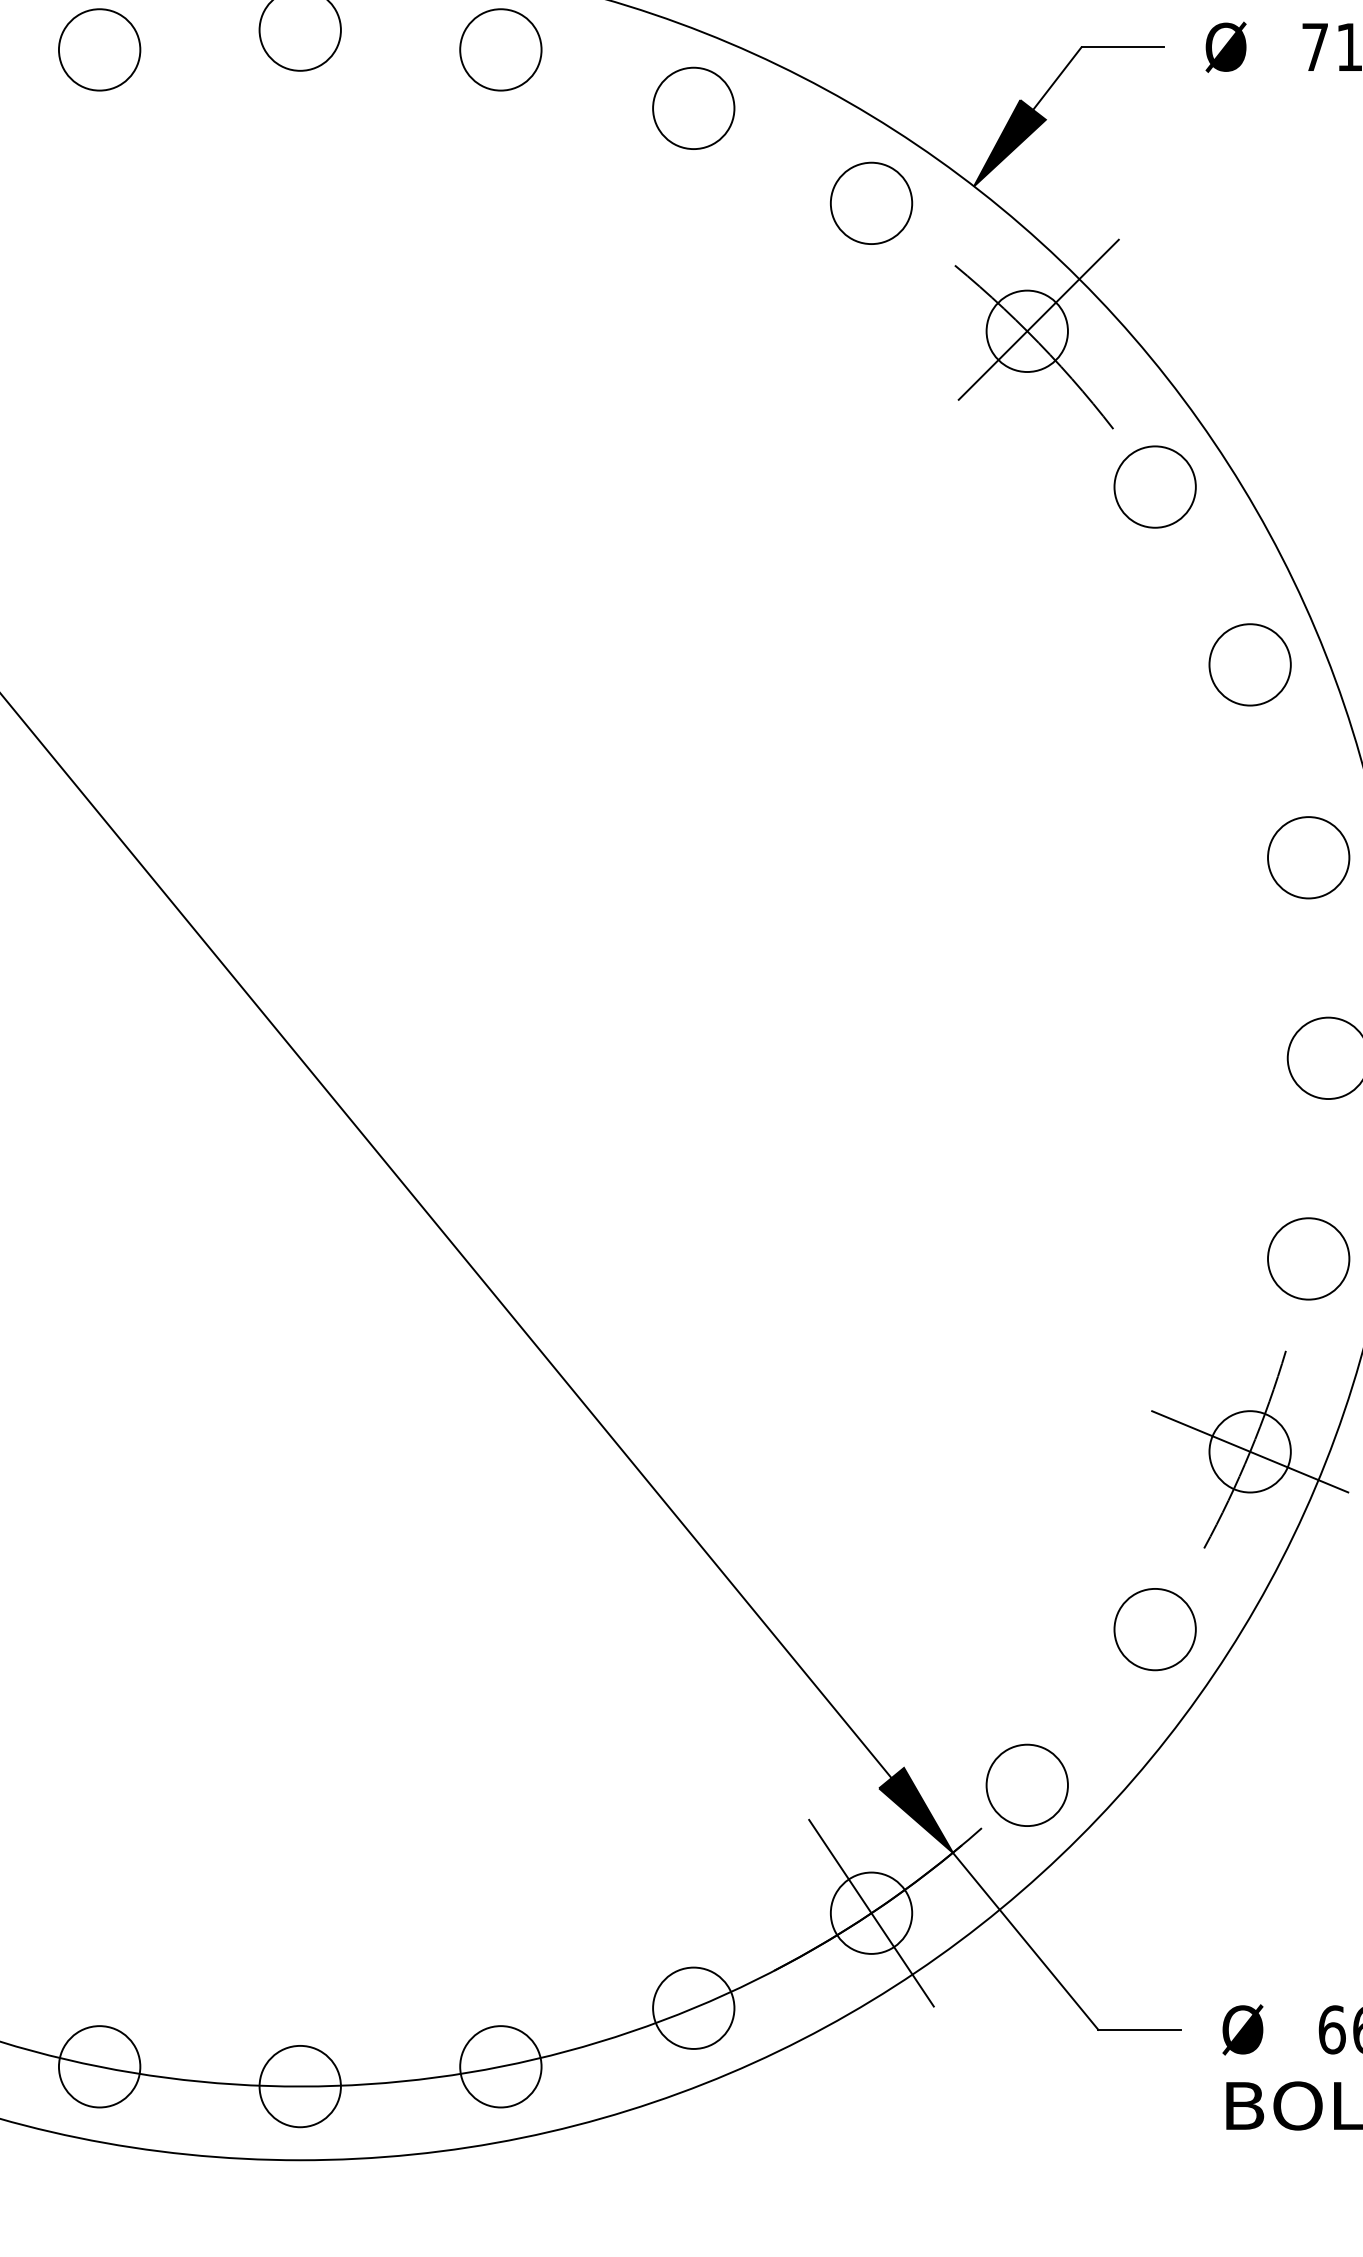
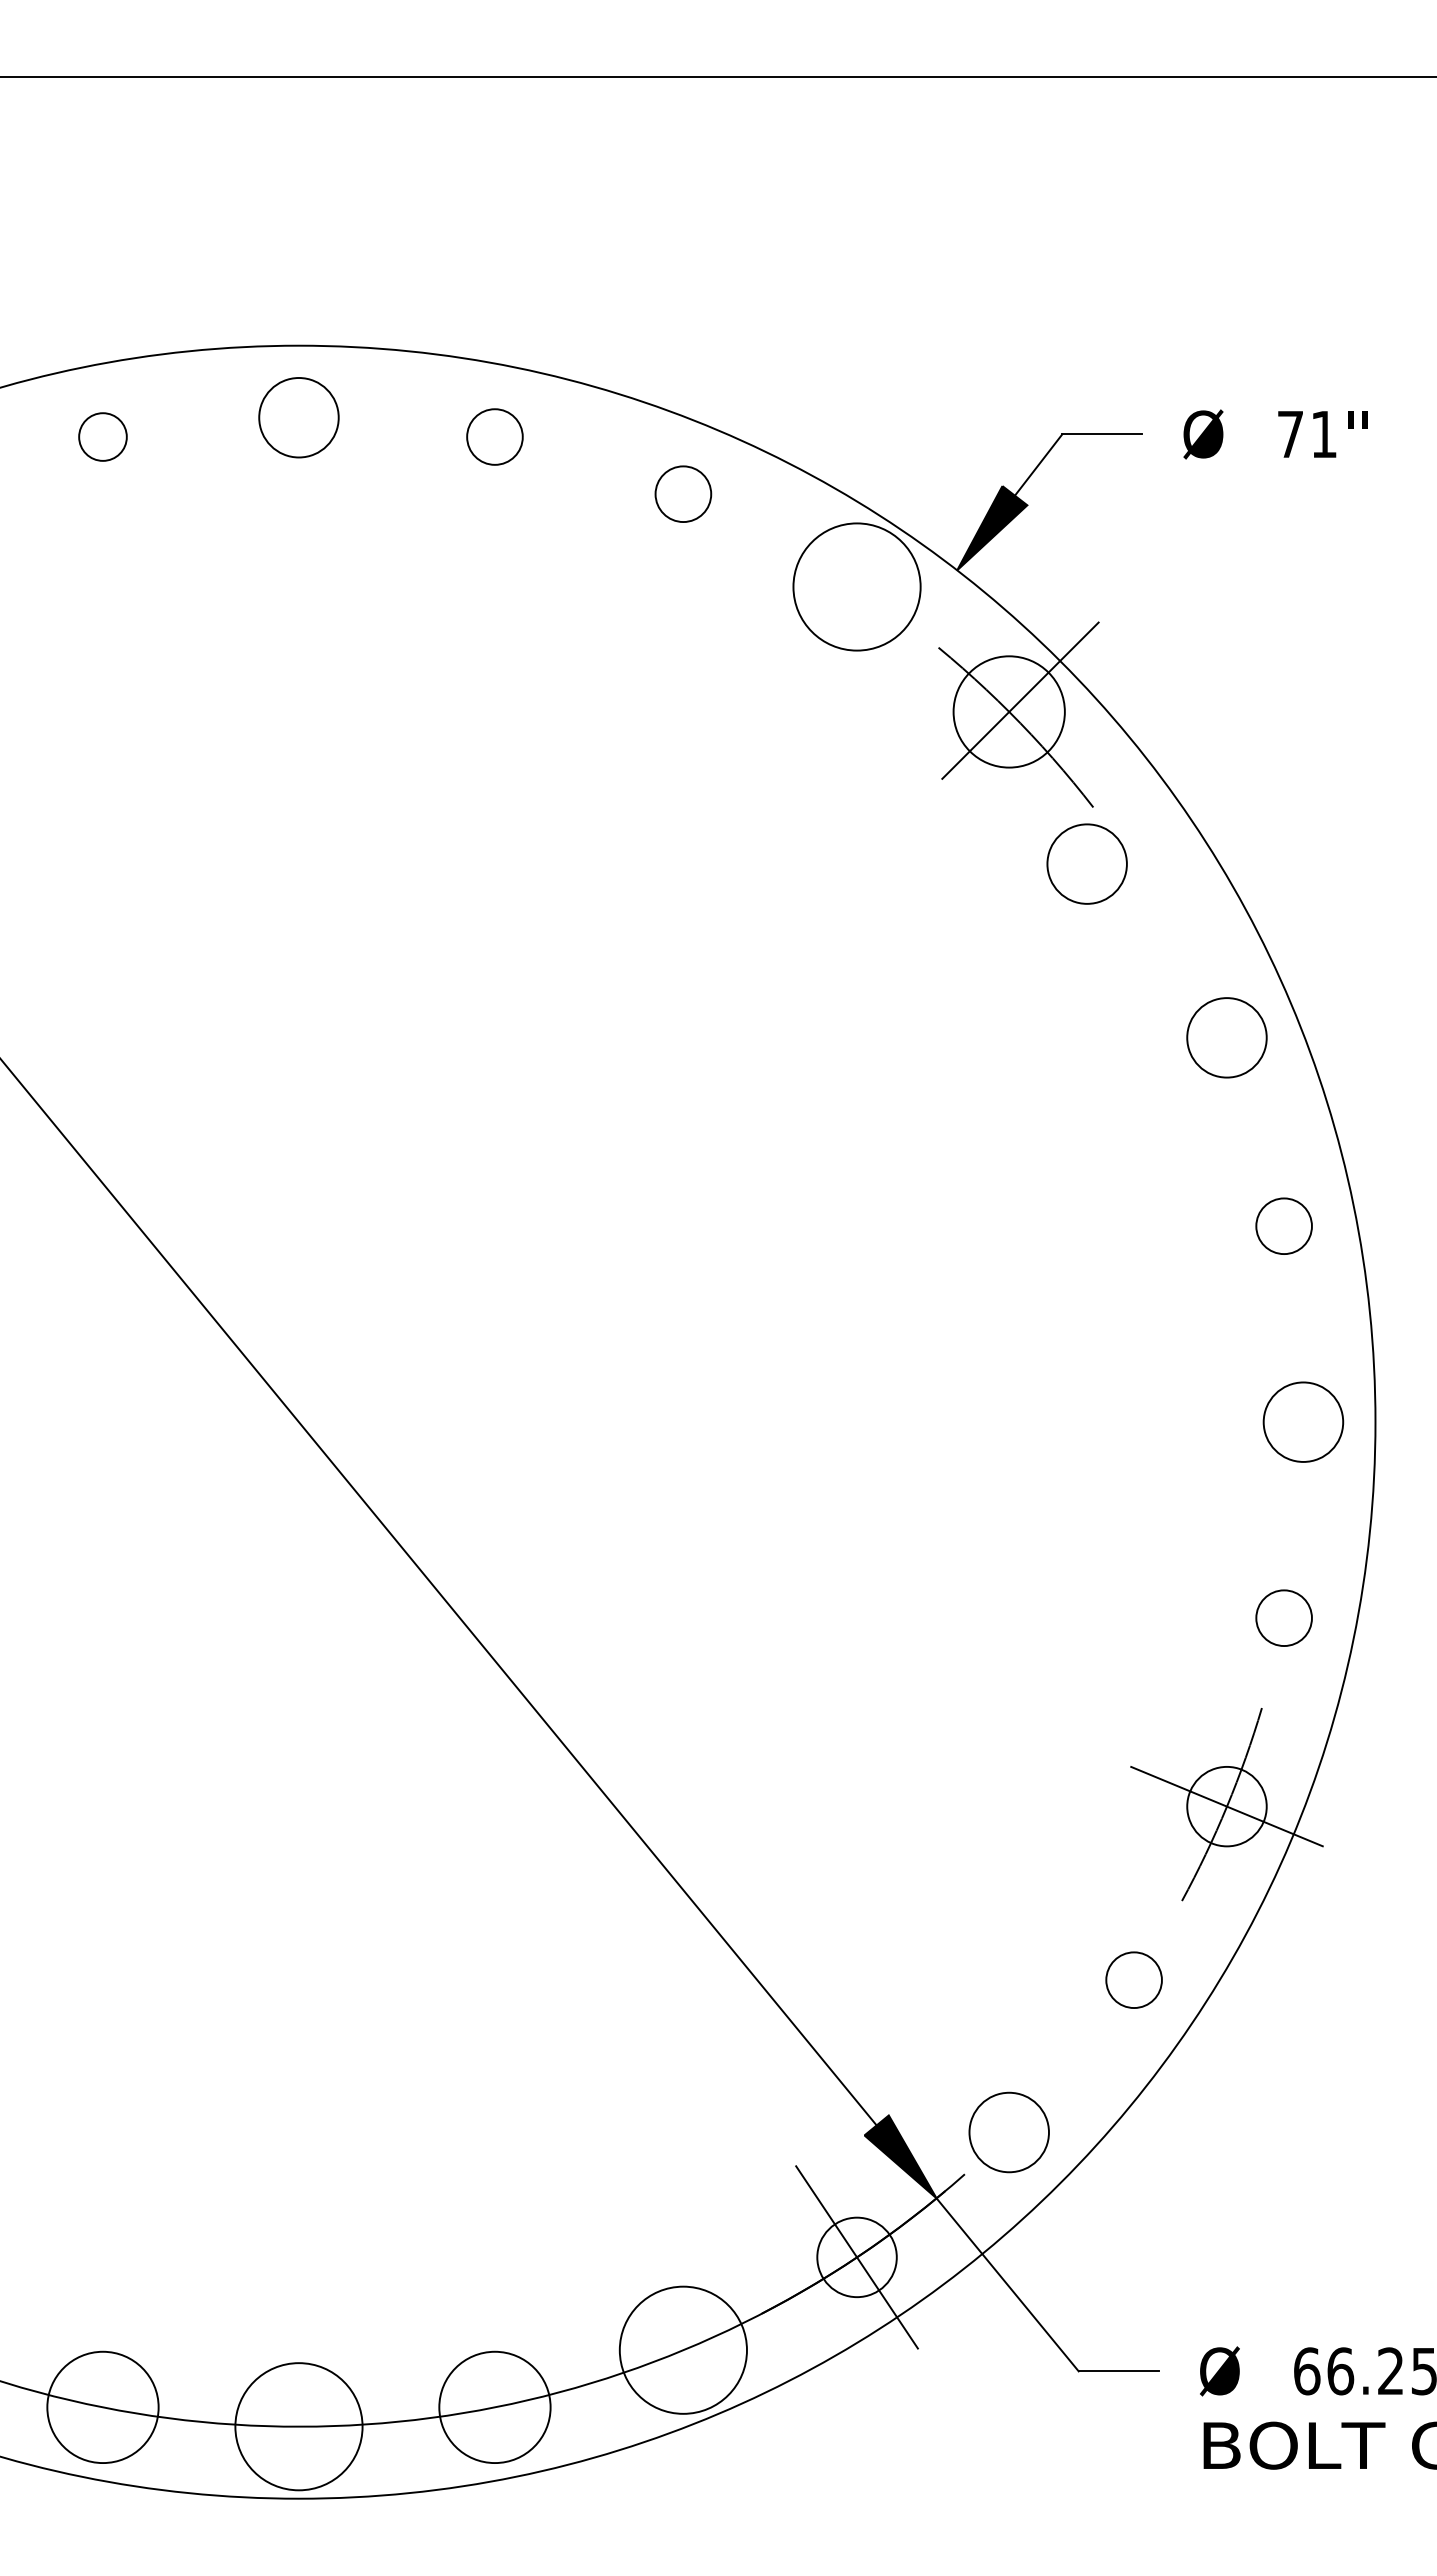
circle: (99, 49) -> (102, 436), size x0.6
circle: (500, 49) -> (494, 436), size x0.7
circle: (693, 107) -> (683, 493), size x0.7
circle: (870, 202) -> (856, 586), size x1.6
circle: (1026, 330) -> (1008, 711), size x1.4
circle: (1154, 486) -> (1086, 863), moved
circle: (1308, 858) -> (1283, 1226), size x0.7
circle: (1308, 1258) -> (1283, 1617), size x0.7
circle: (1154, 1628) -> (1133, 1979), size x0.7
circle: (693, 2008) -> (683, 2350), size x1.6
circle: (99, 2066) -> (102, 2407), size x1.4
circle: (500, 2066) -> (494, 2407), size x1.4
circle: (299, 2086) -> (298, 2426), size x1.6

